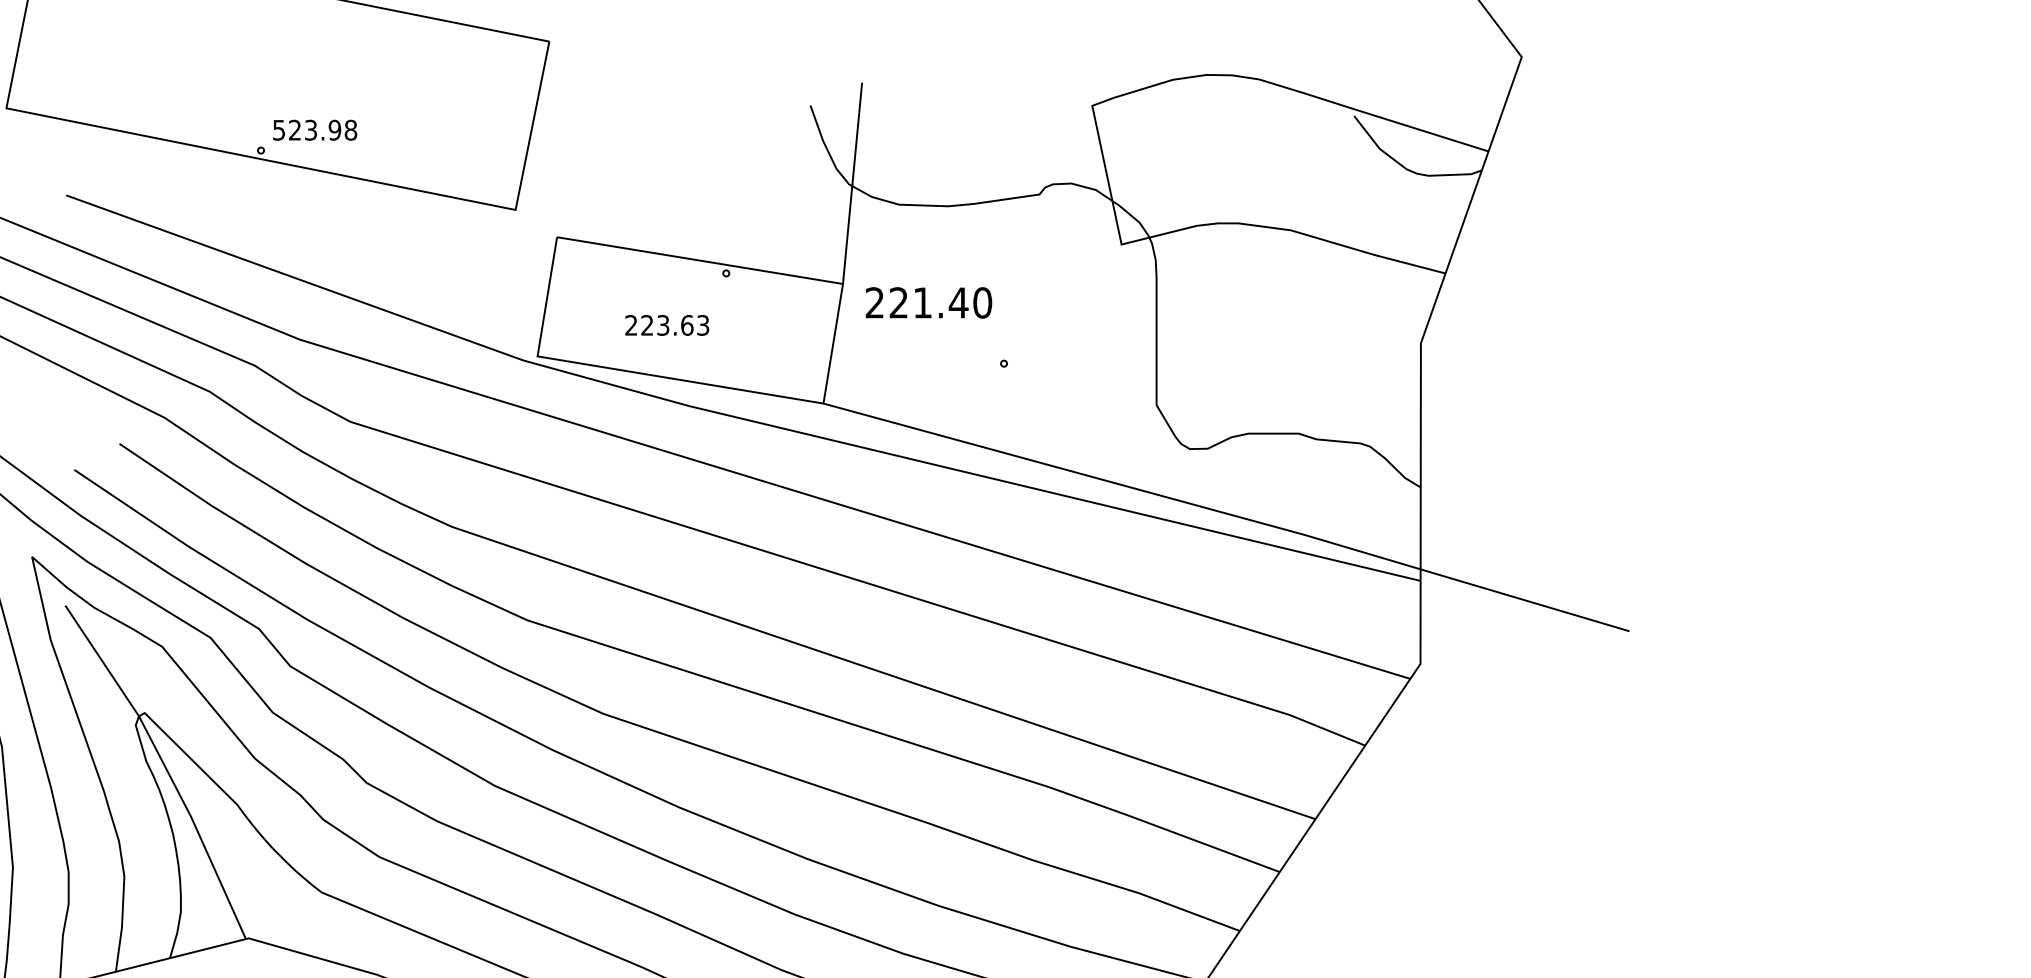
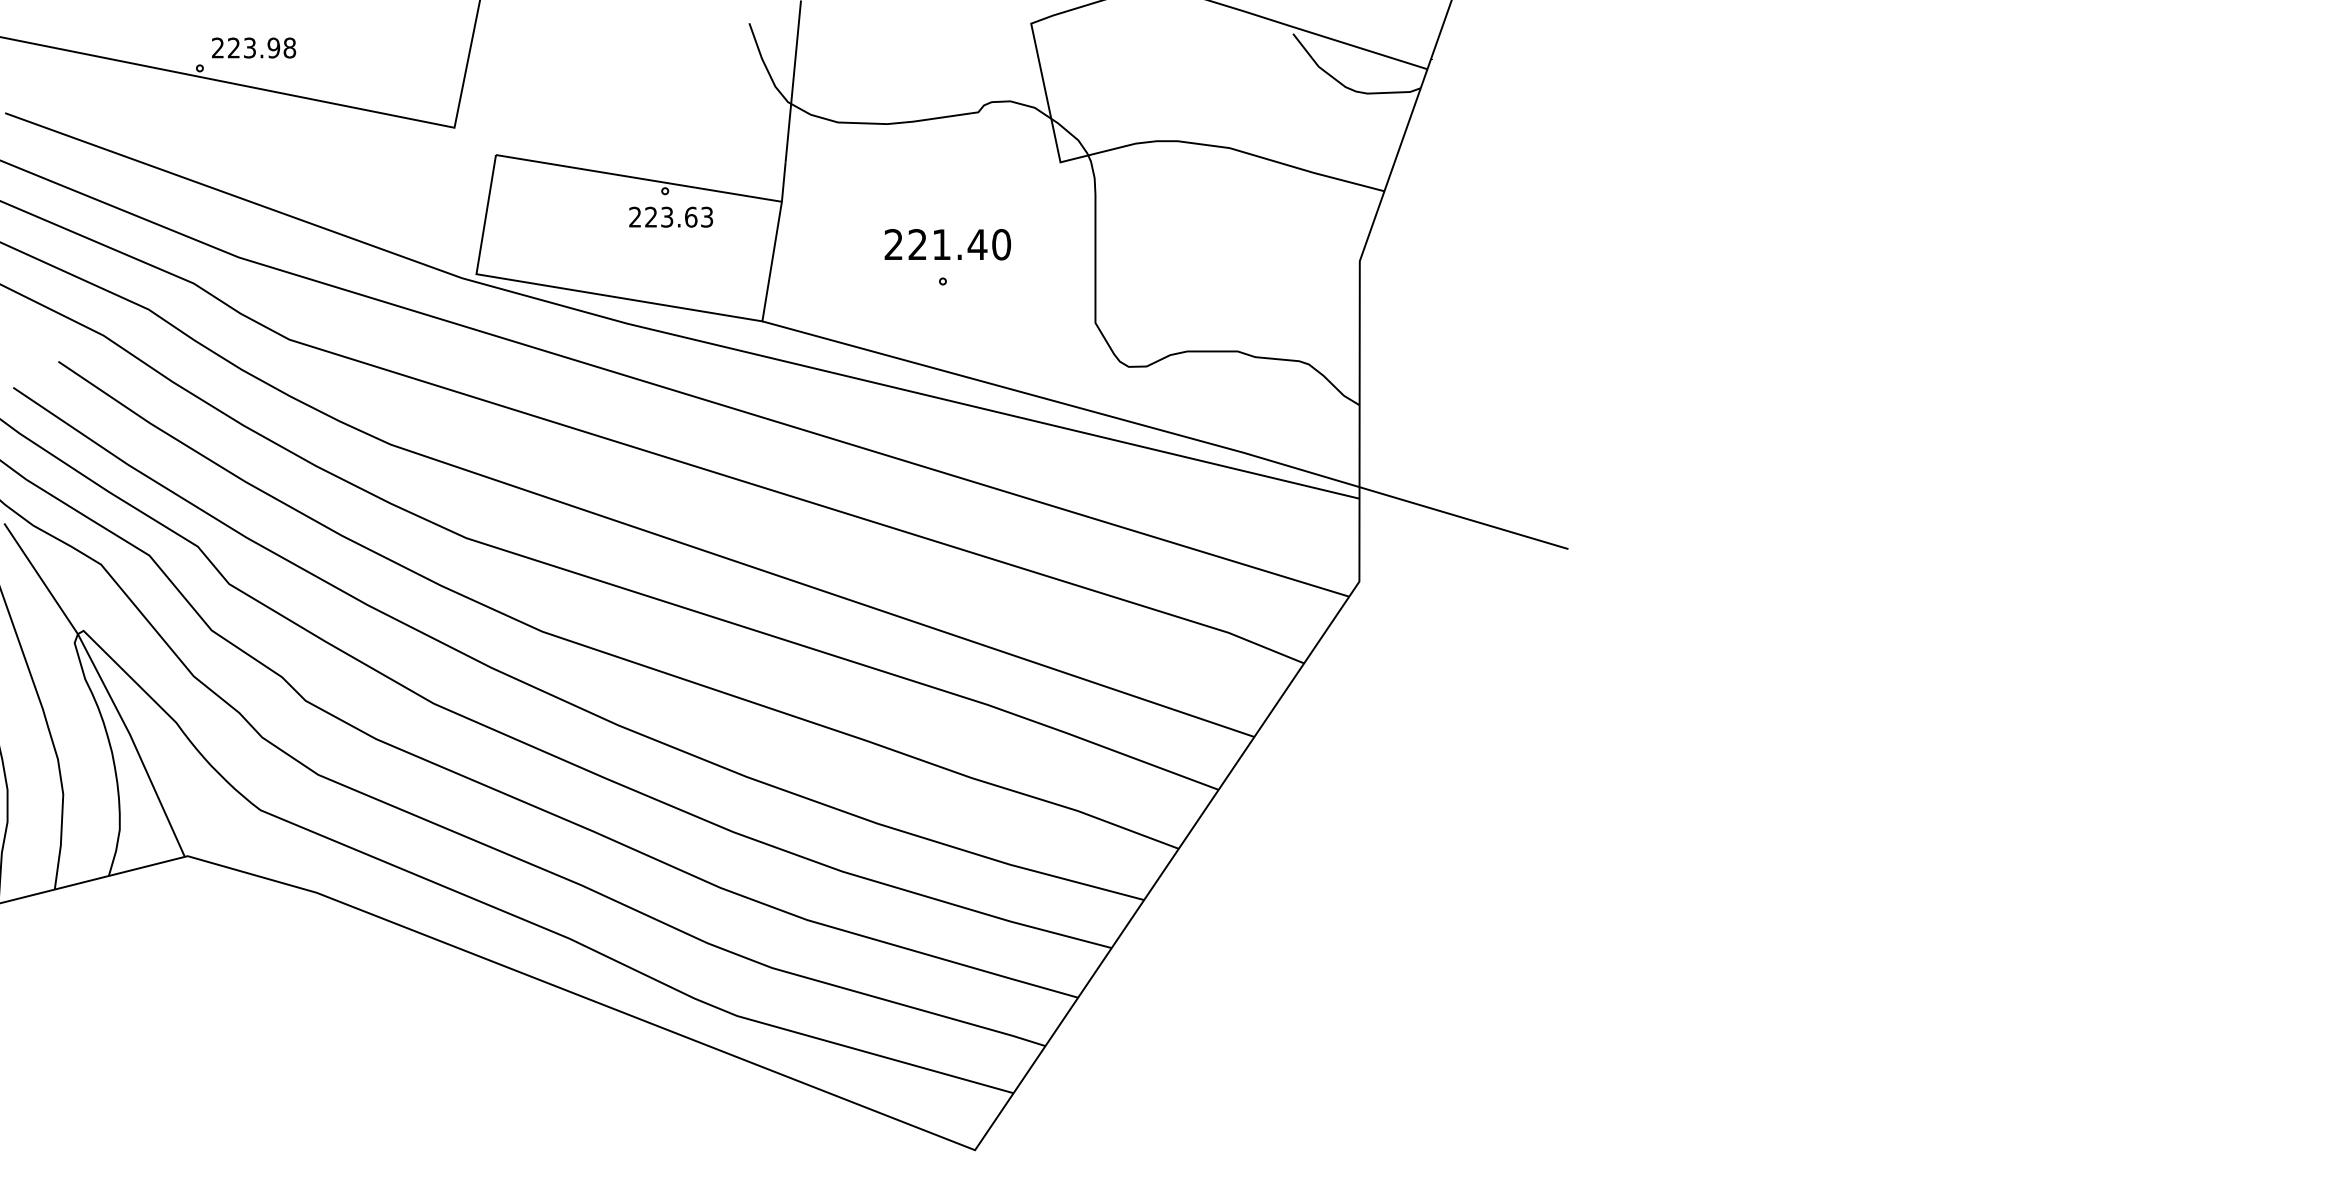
text: (278, 129) -> (217, 47), 523.98 -> 223.98
text: (928, 302) -> (947, 244), moved
text: (667, 324) -> (671, 216), moved

